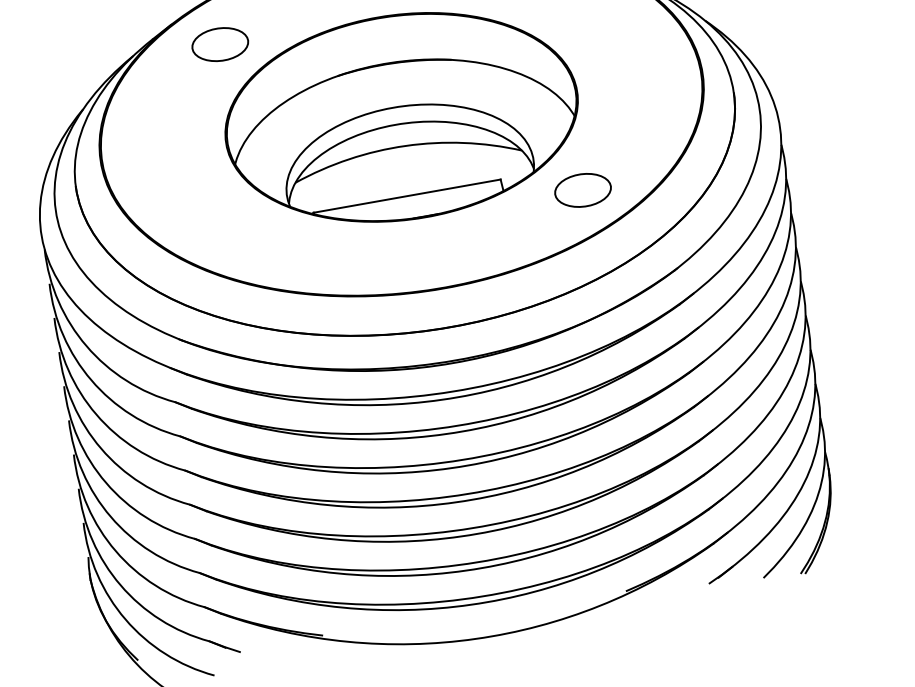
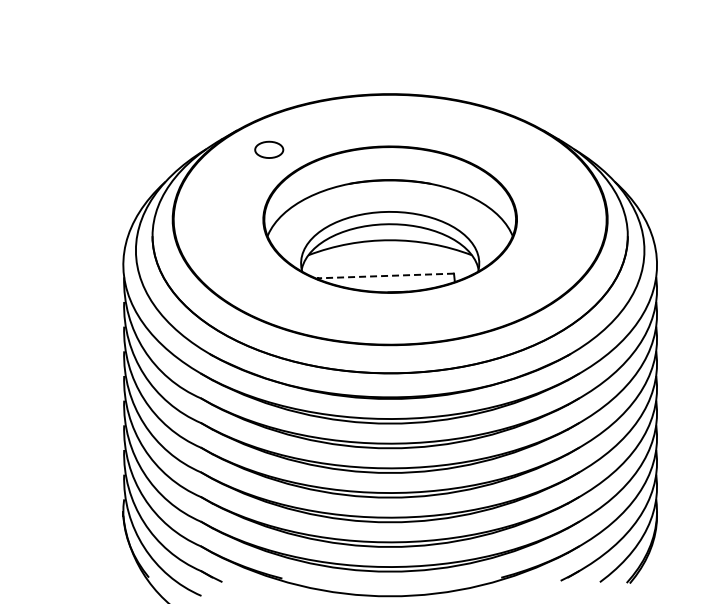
part: (220, 44) -> (269, 149), size x0.7
part: (583, 190) -> (511, 289), removed
line: (407, 195) -> (386, 275), solid -> dashed

